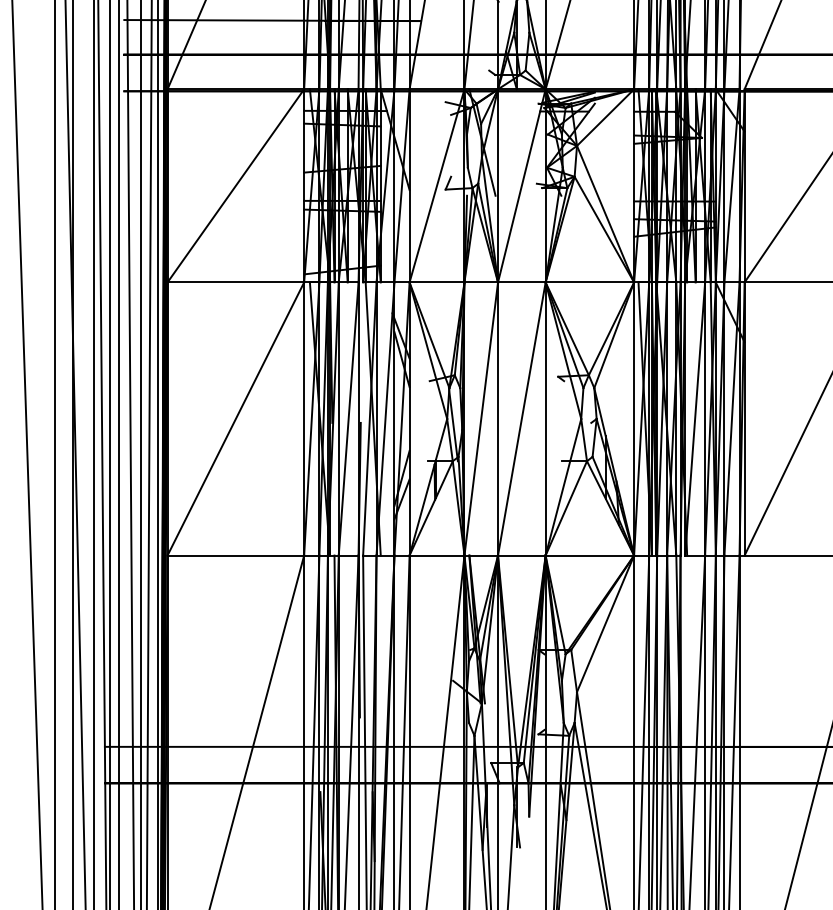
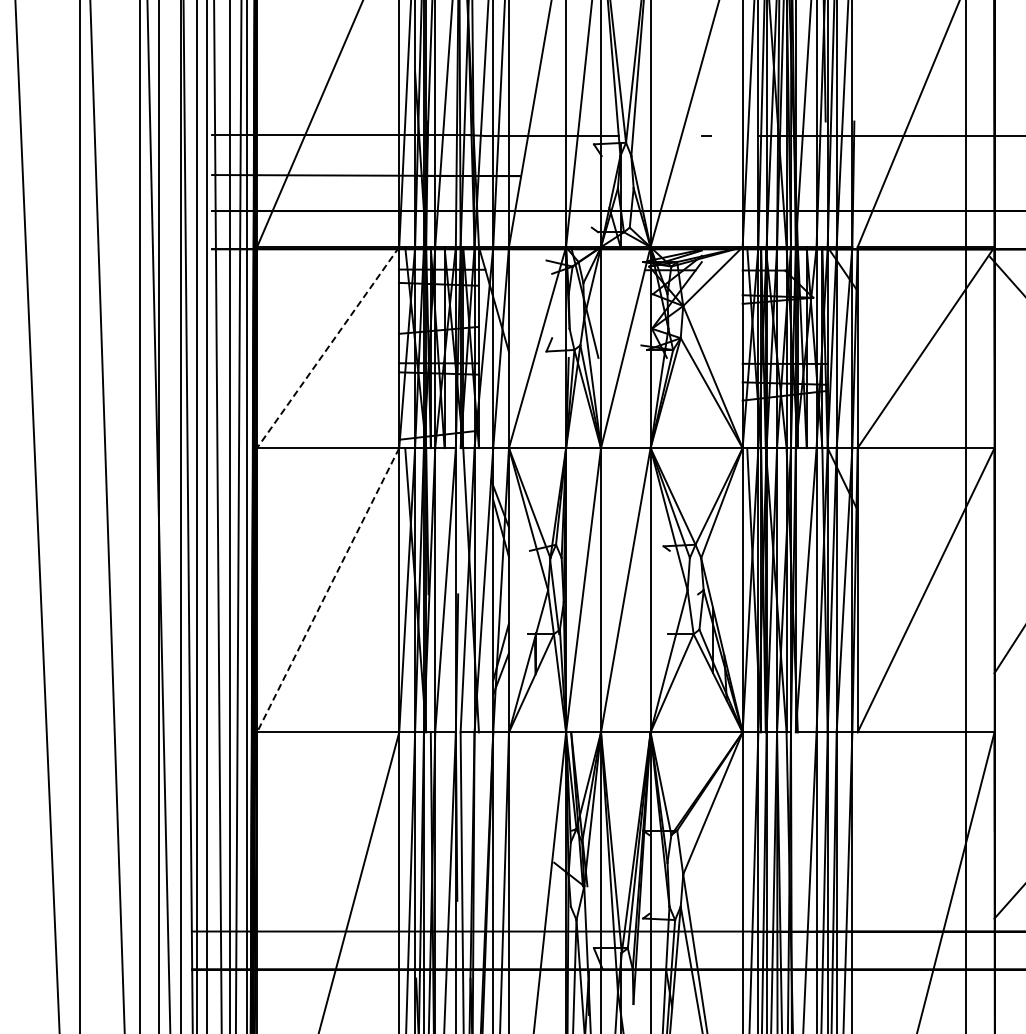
line: (235, 186) -> (327, 348), solid -> dashed
line: (236, 419) -> (328, 590), solid -> dashed

